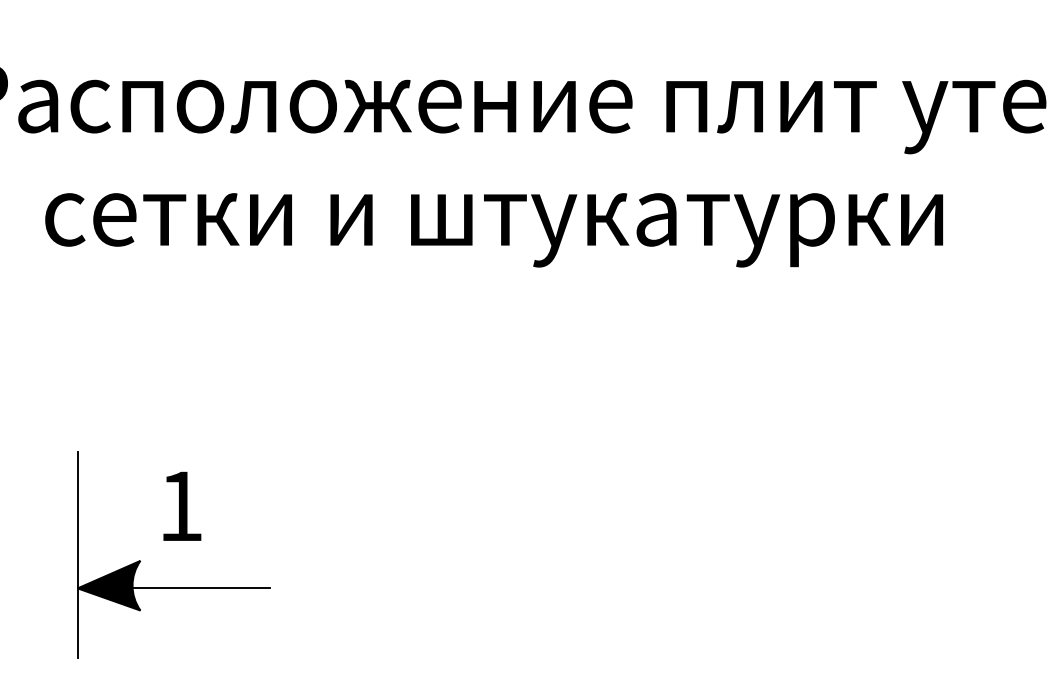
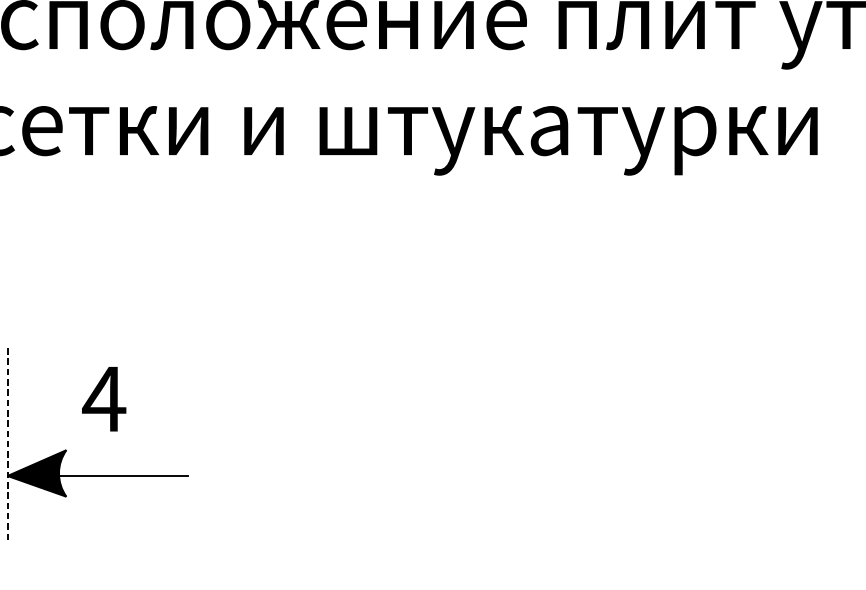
text: (180, 505) -> (103, 398), 1 -> 4
line: (78, 554) -> (8, 444), solid -> dashed

